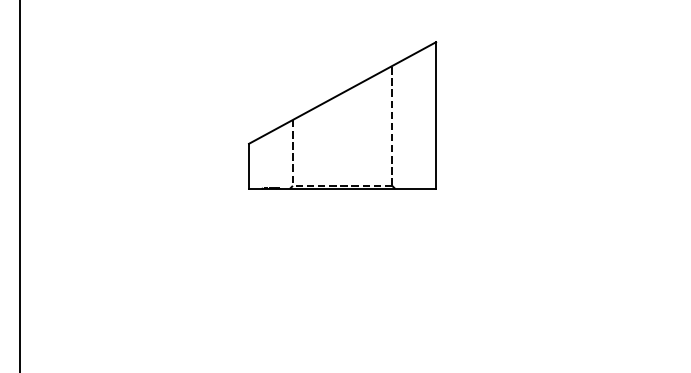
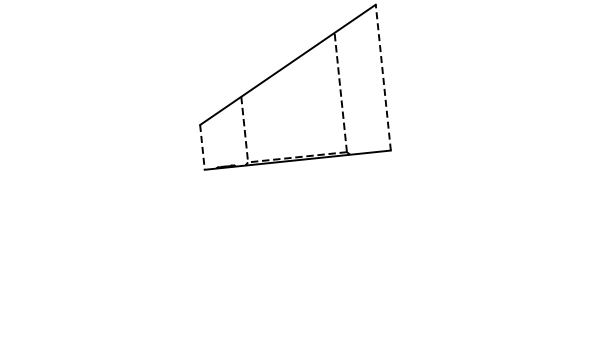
line: (436, 115) -> (383, 77), solid -> dashed
line: (249, 166) -> (202, 147), solid -> dashed

